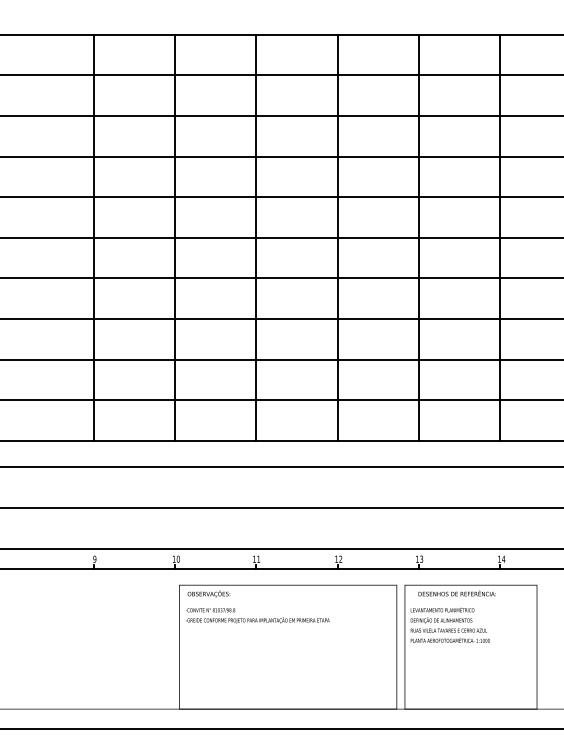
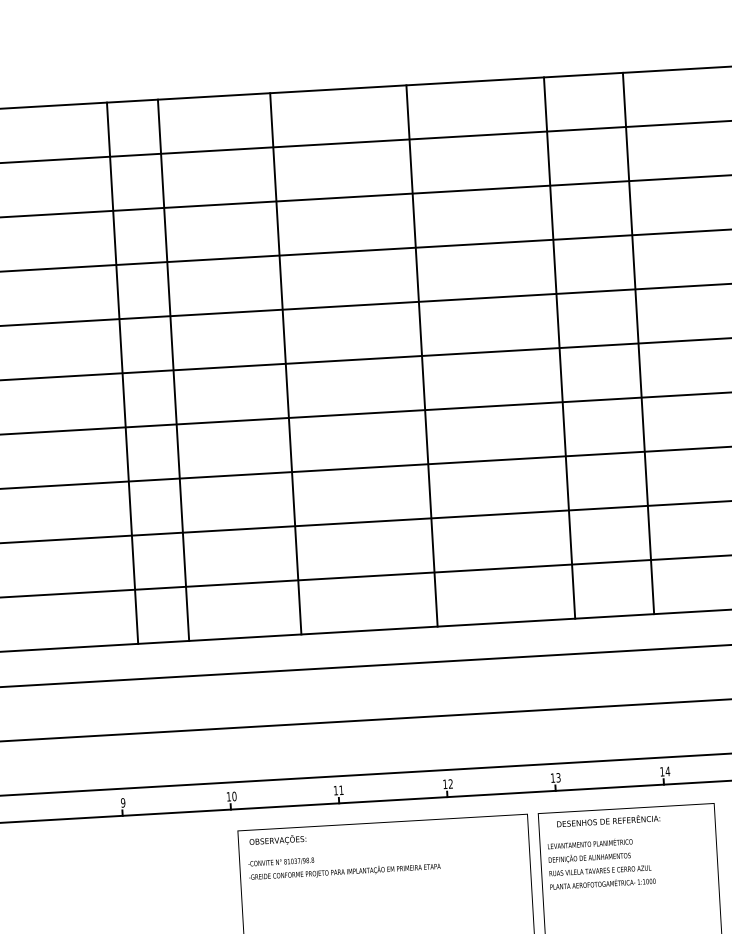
line: (93, 237) -> (122, 372), moved
line: (175, 237) -> (173, 369), moved
line: (256, 237) -> (285, 363), moved
line: (418, 237) -> (558, 347), moved

